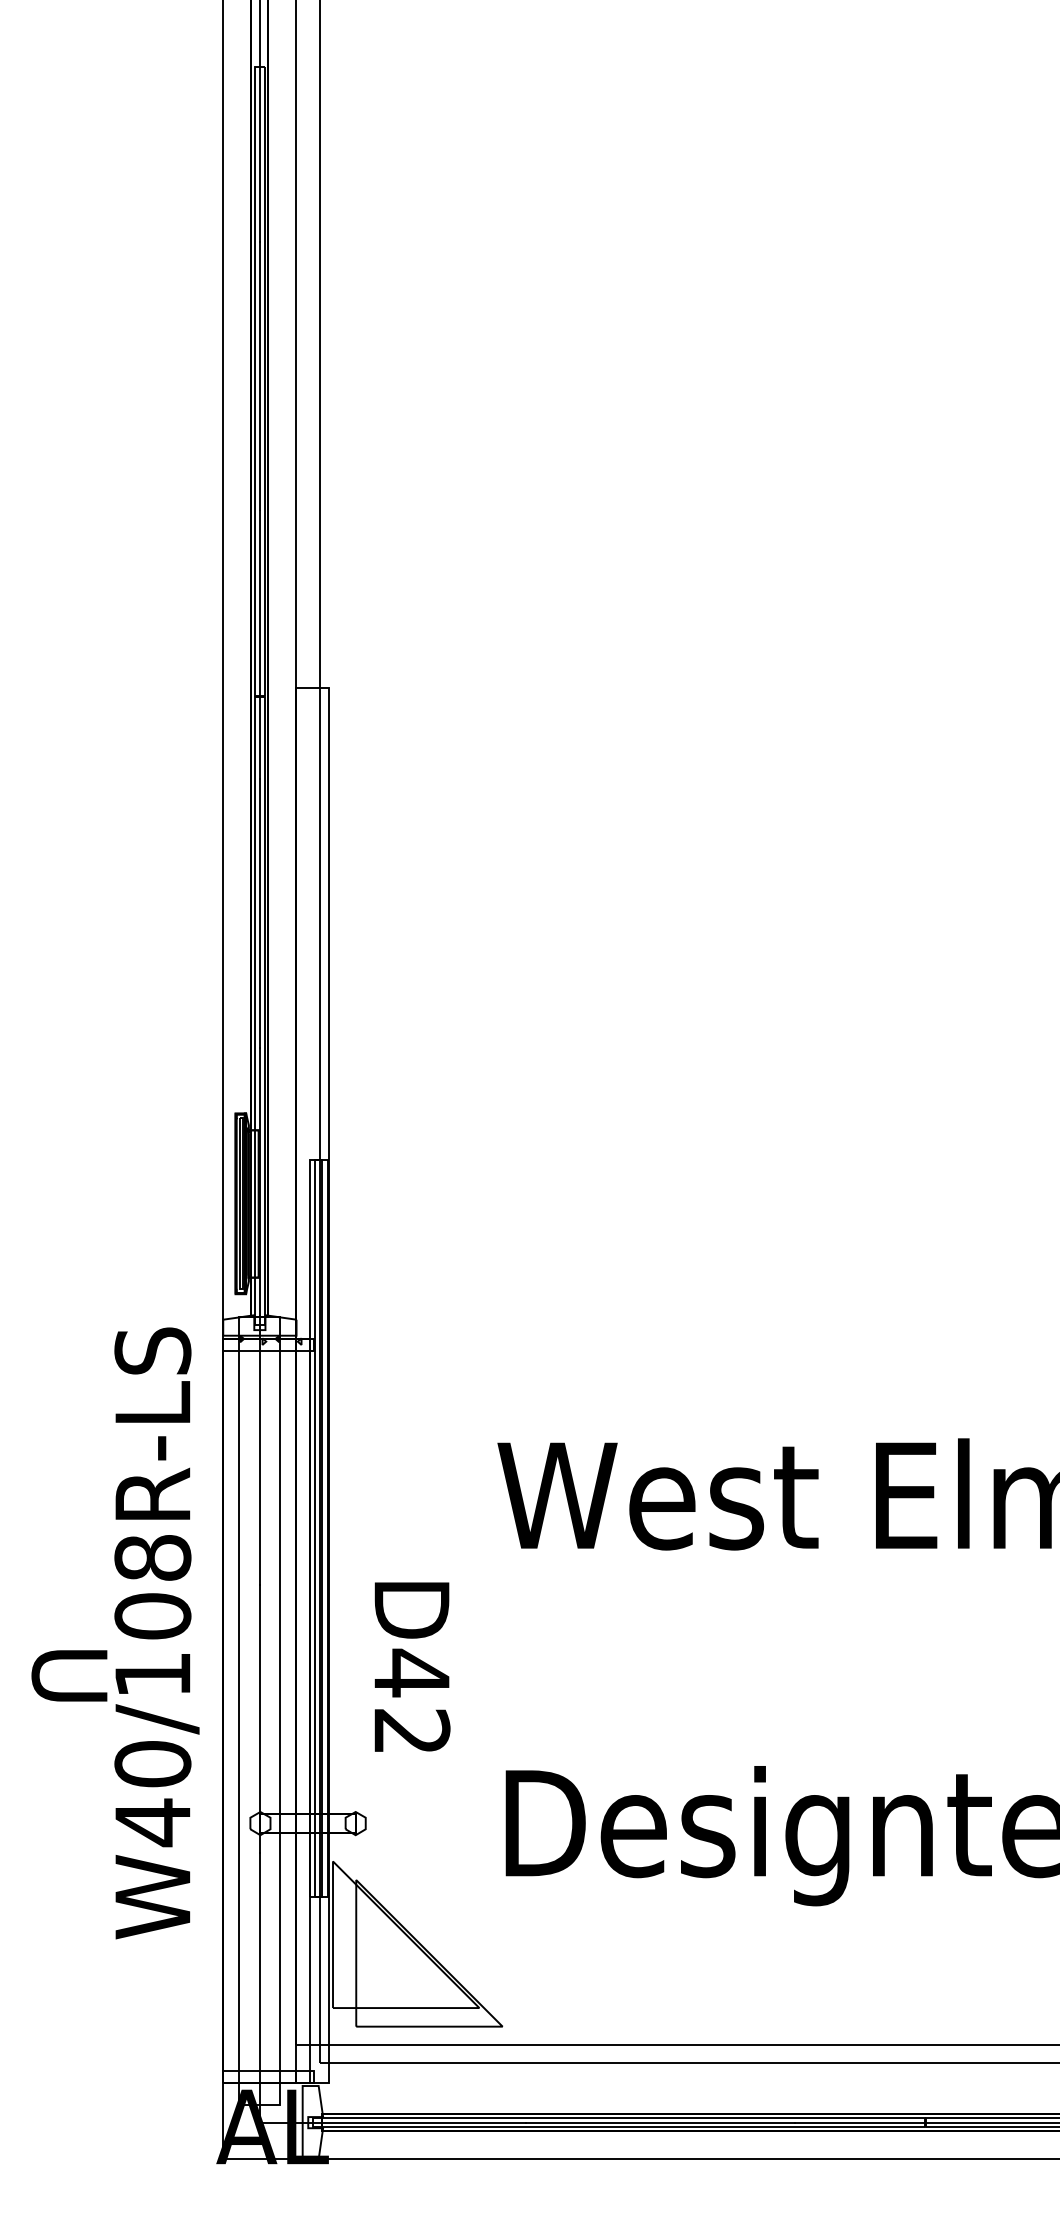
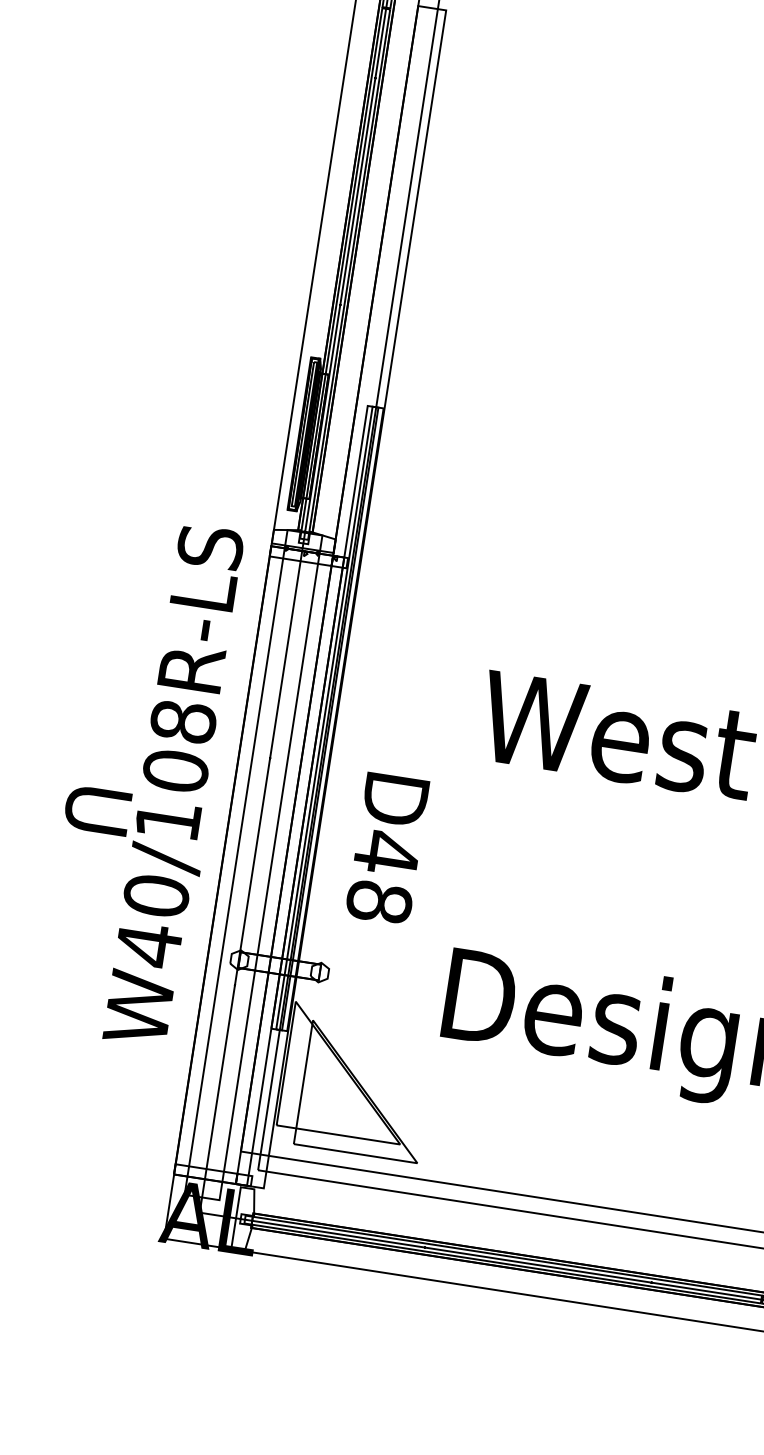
text: (411, 1731) -> (379, 902), D42 -> D48

